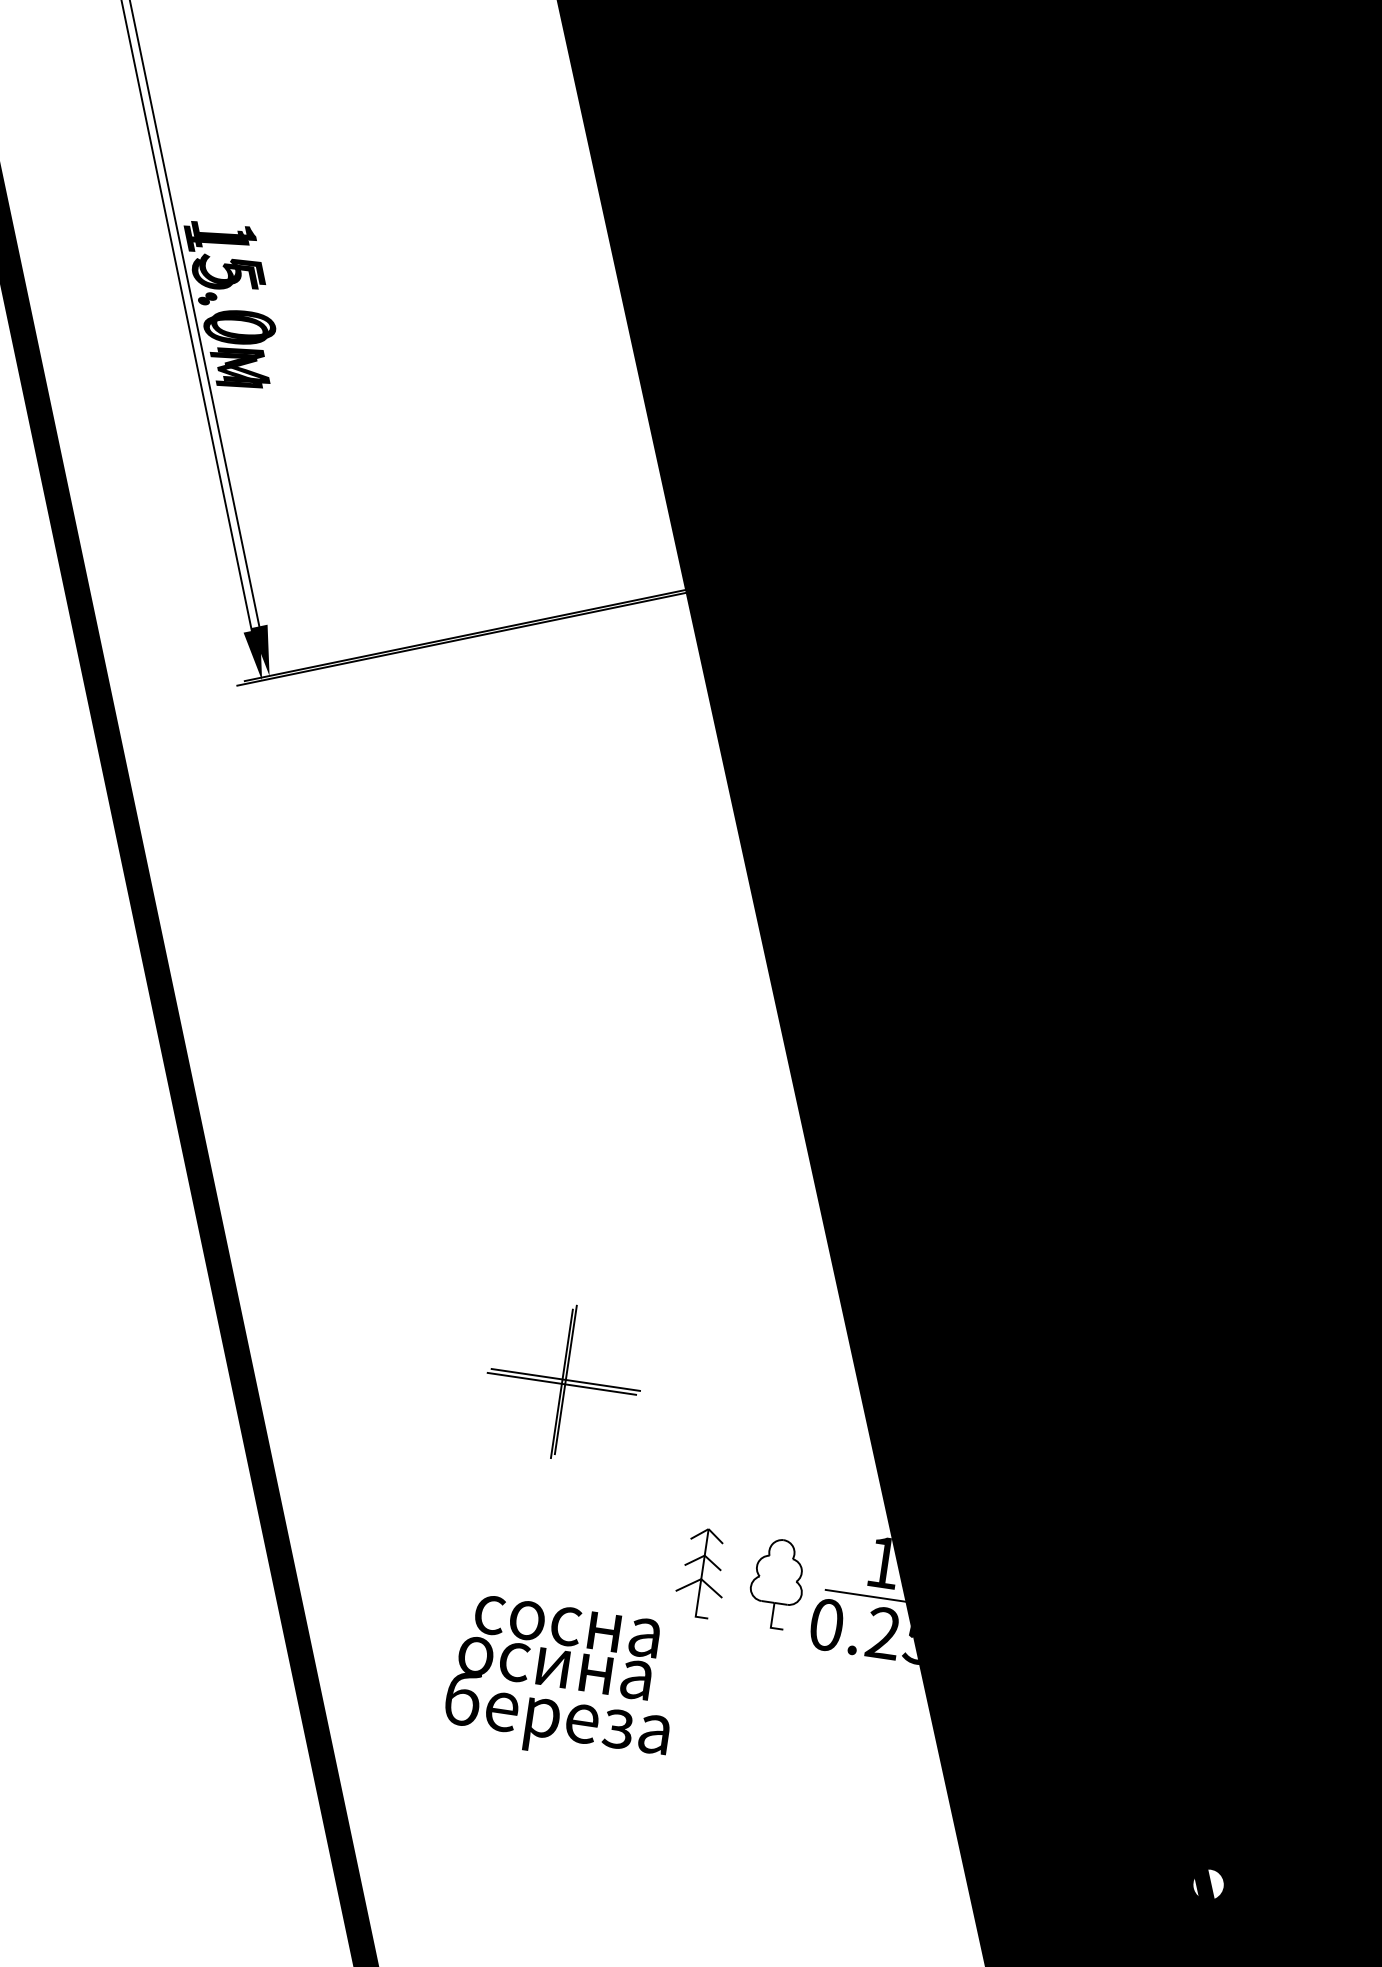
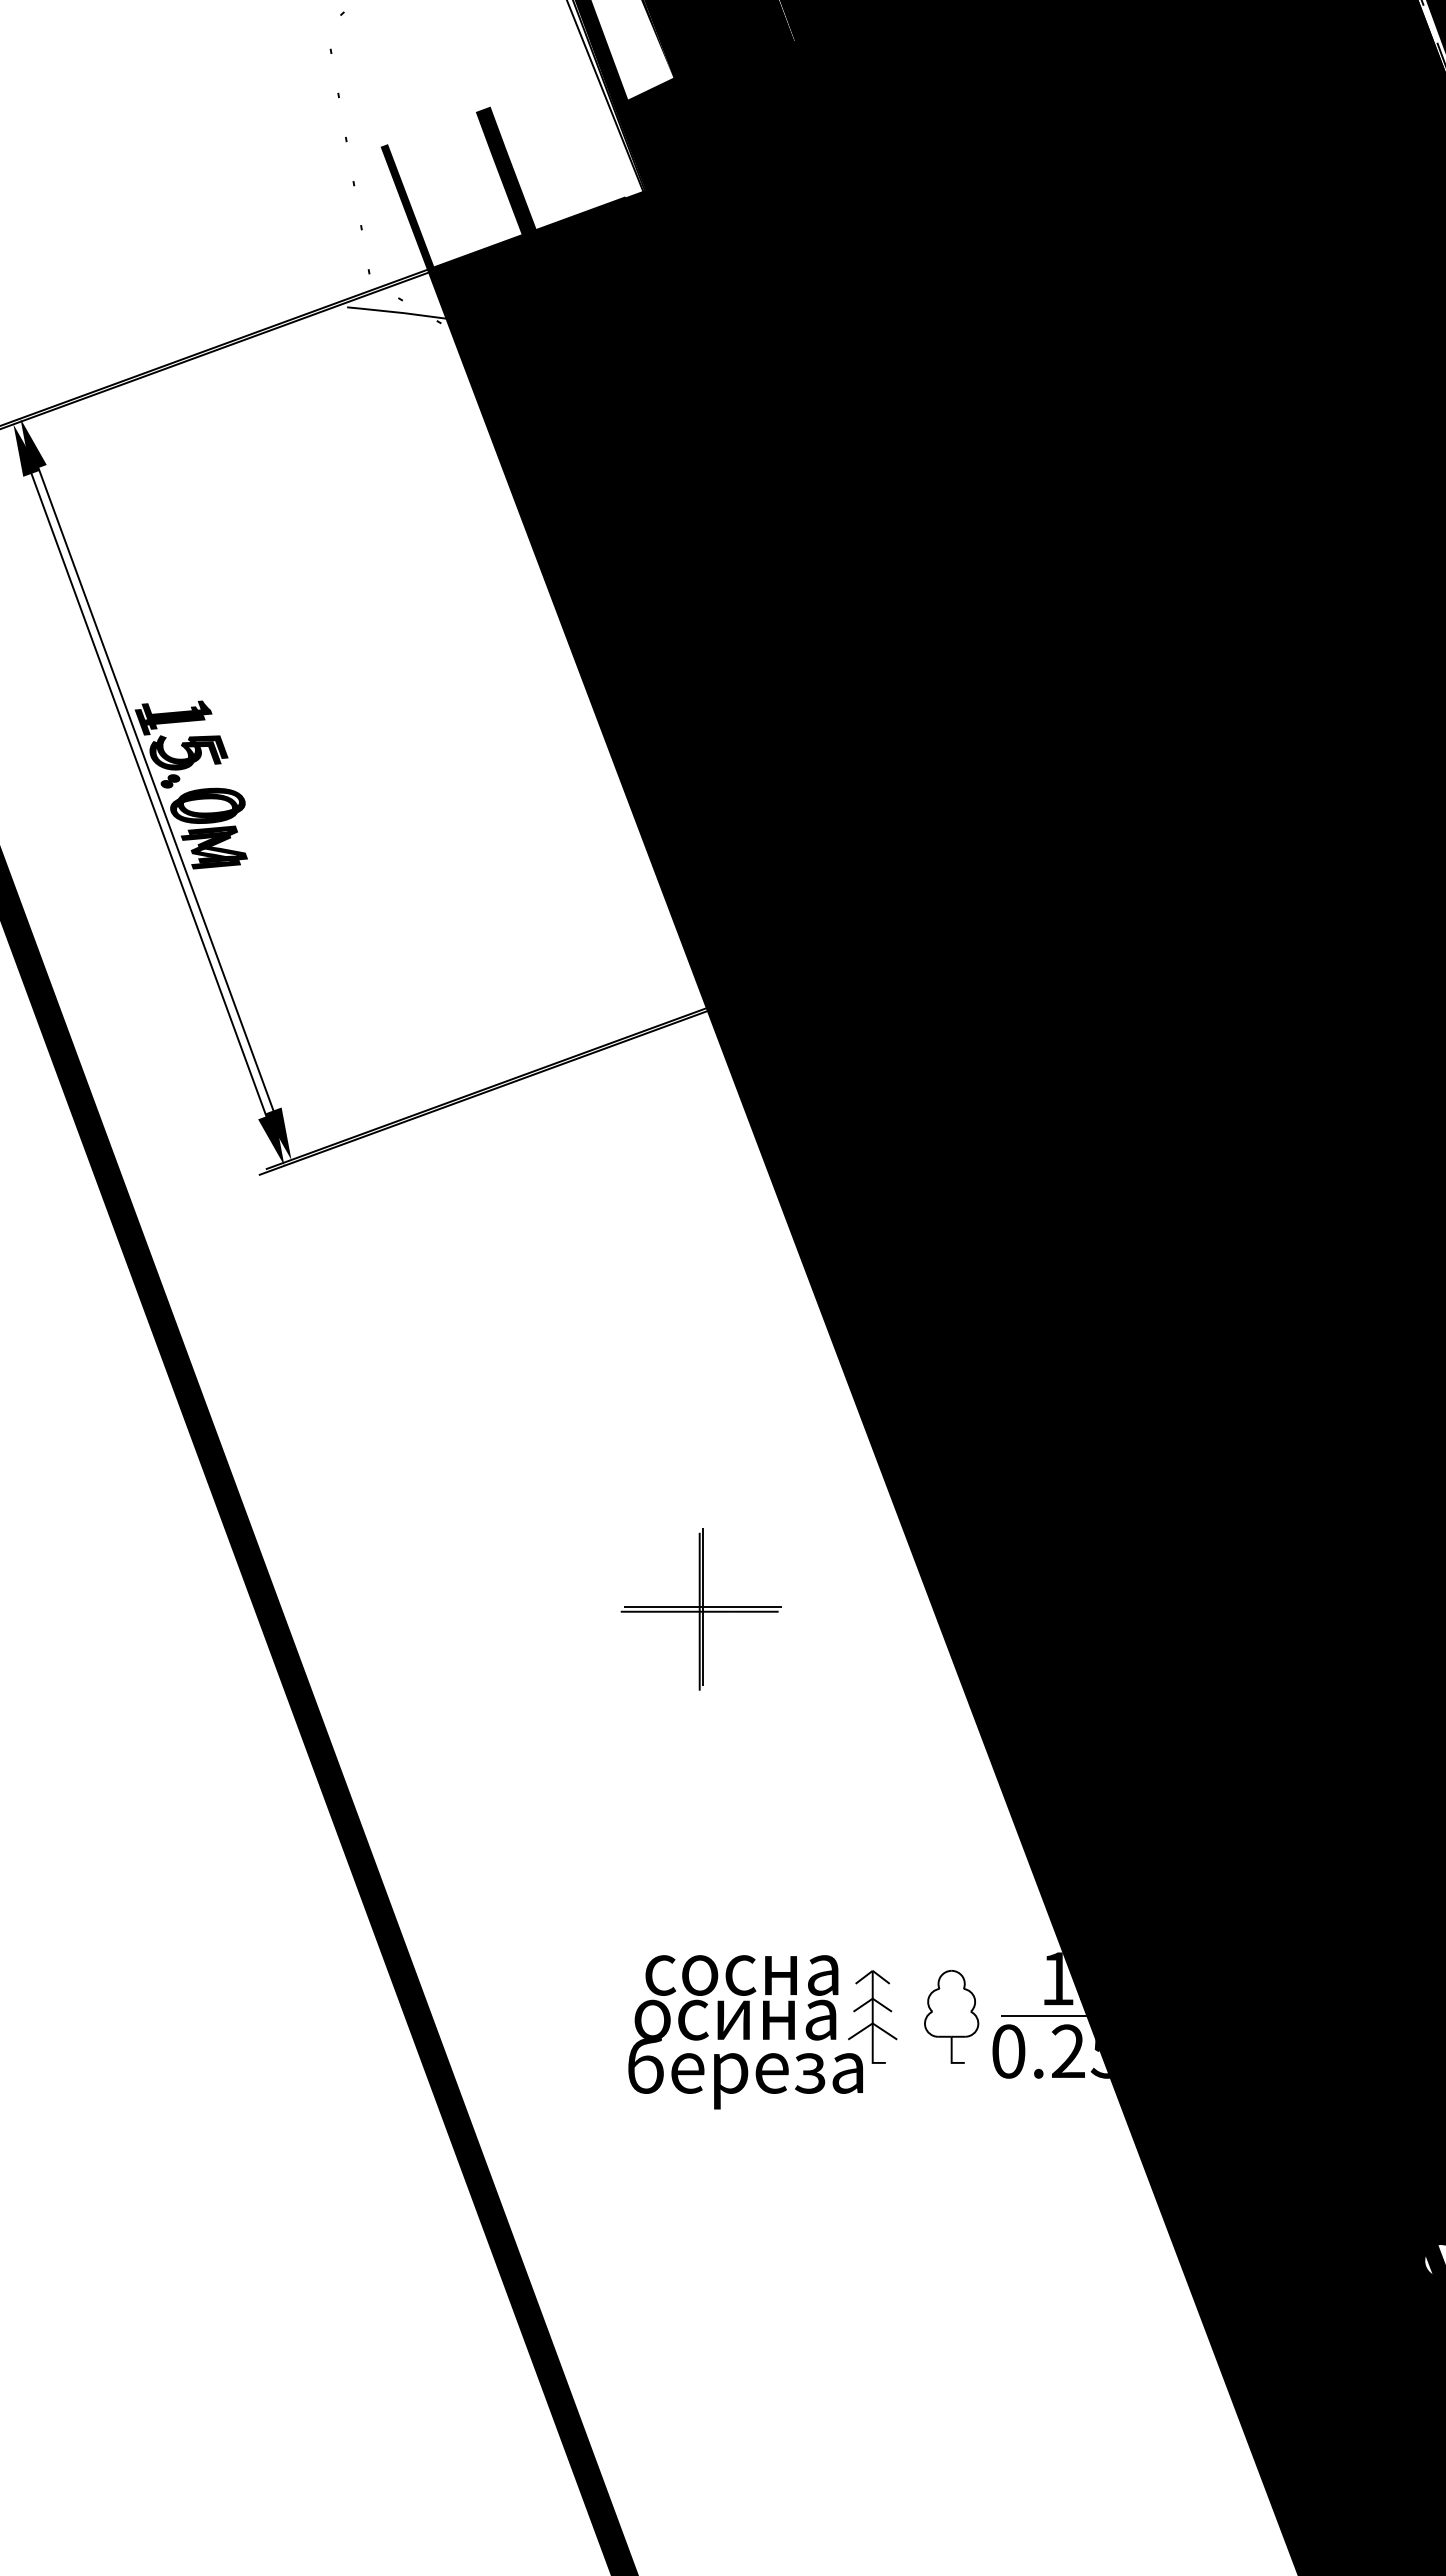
part: (562, 1381) -> (700, 1609), moved
text: (562, 1681) -> (745, 2032), moved

